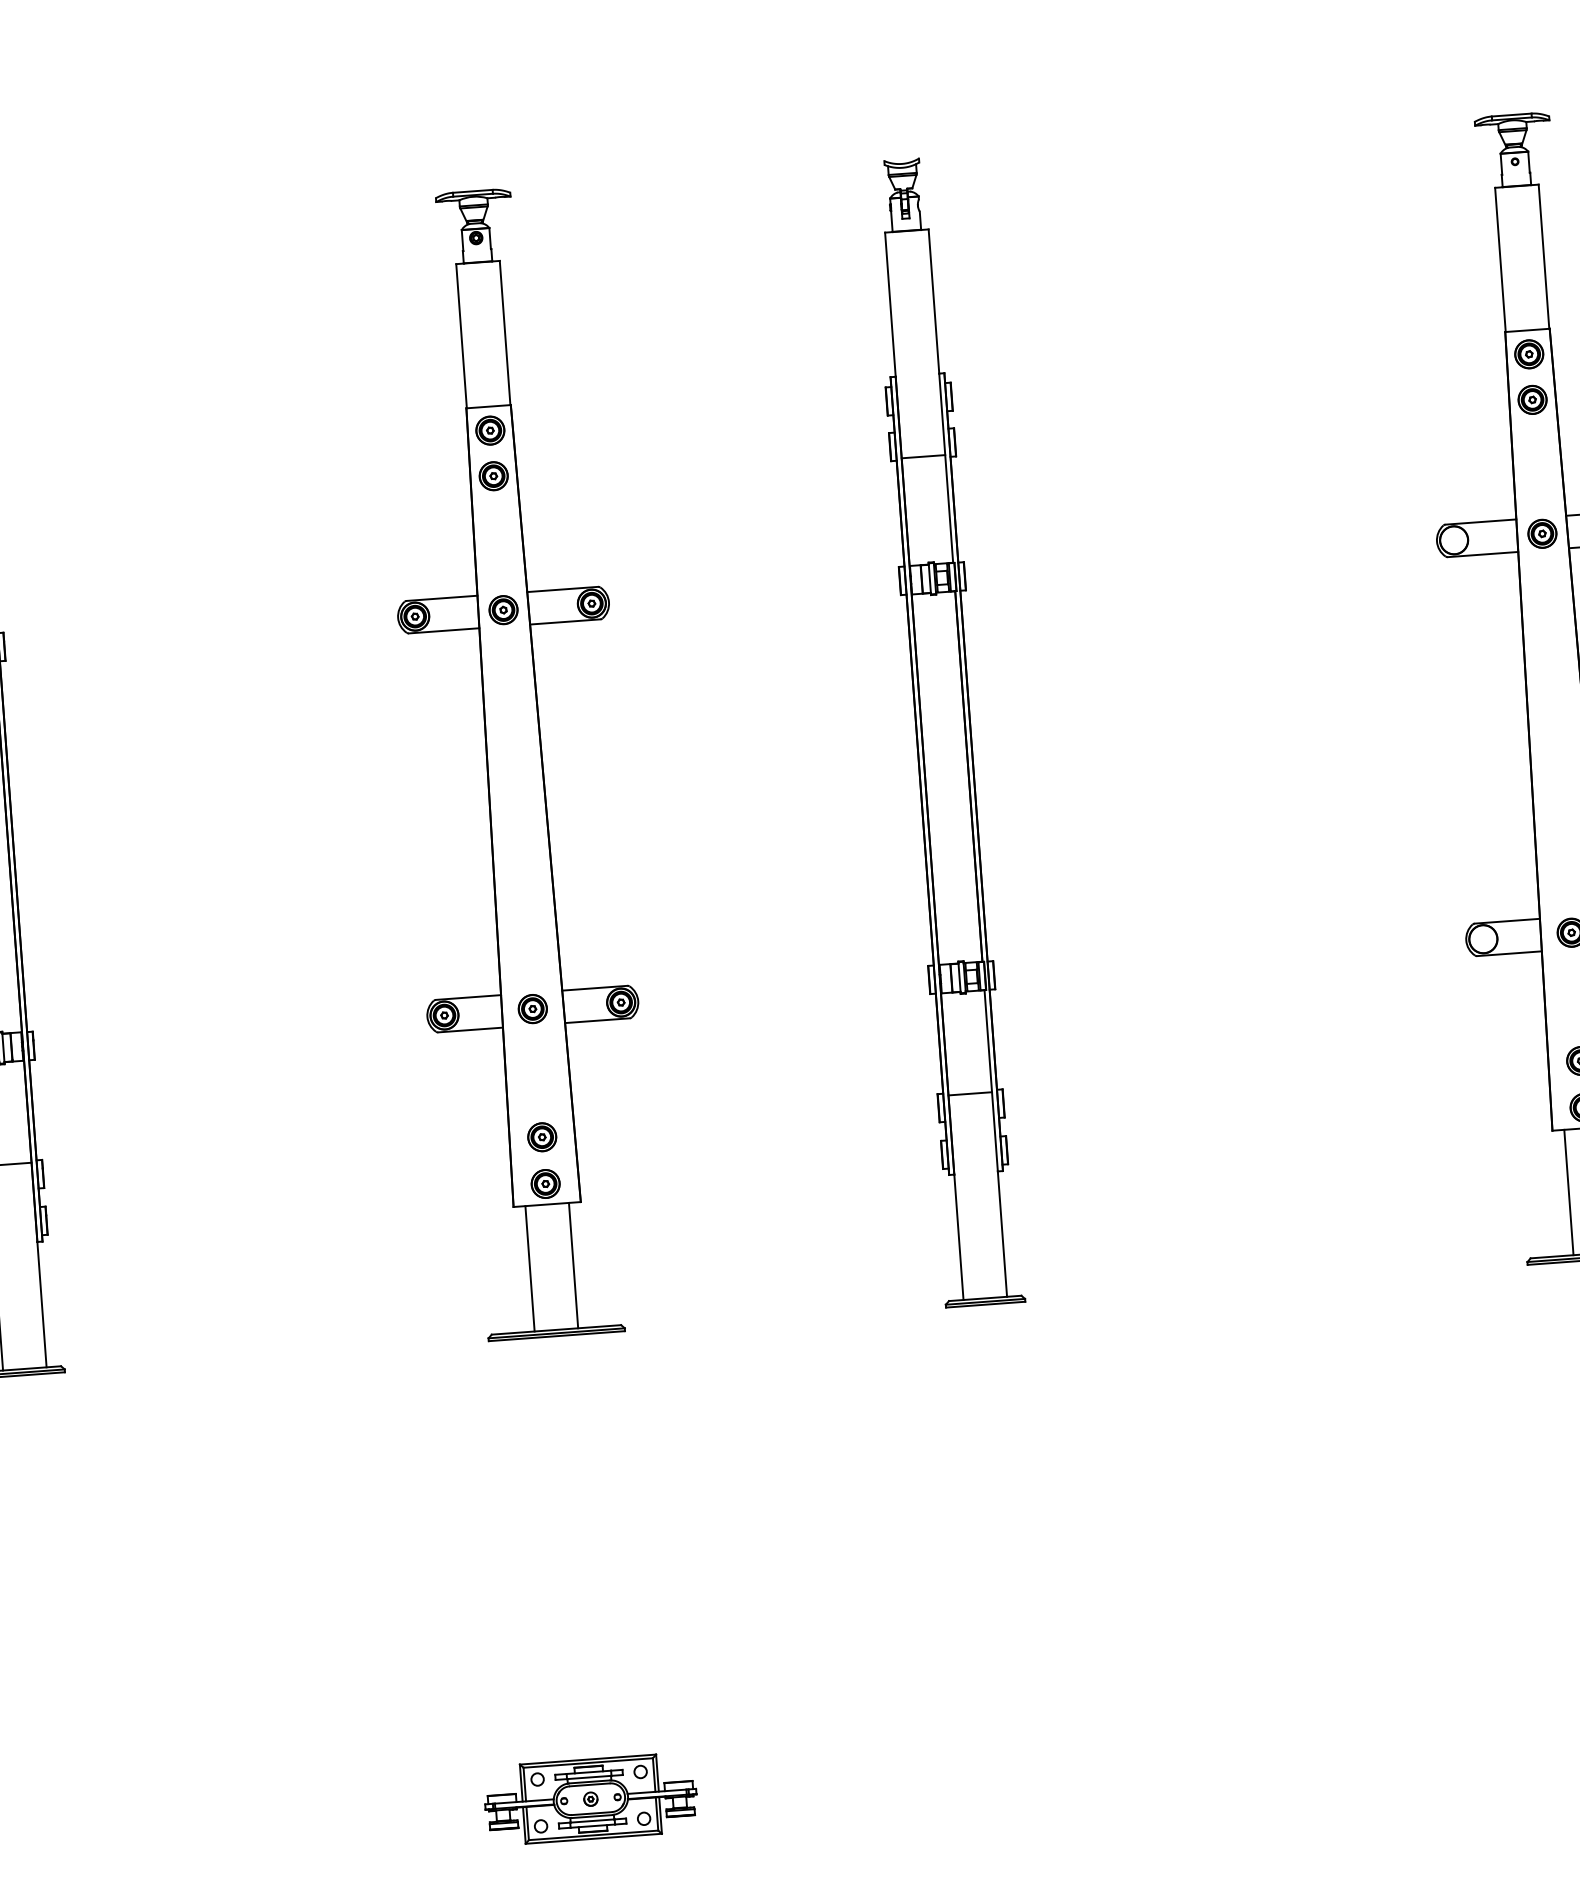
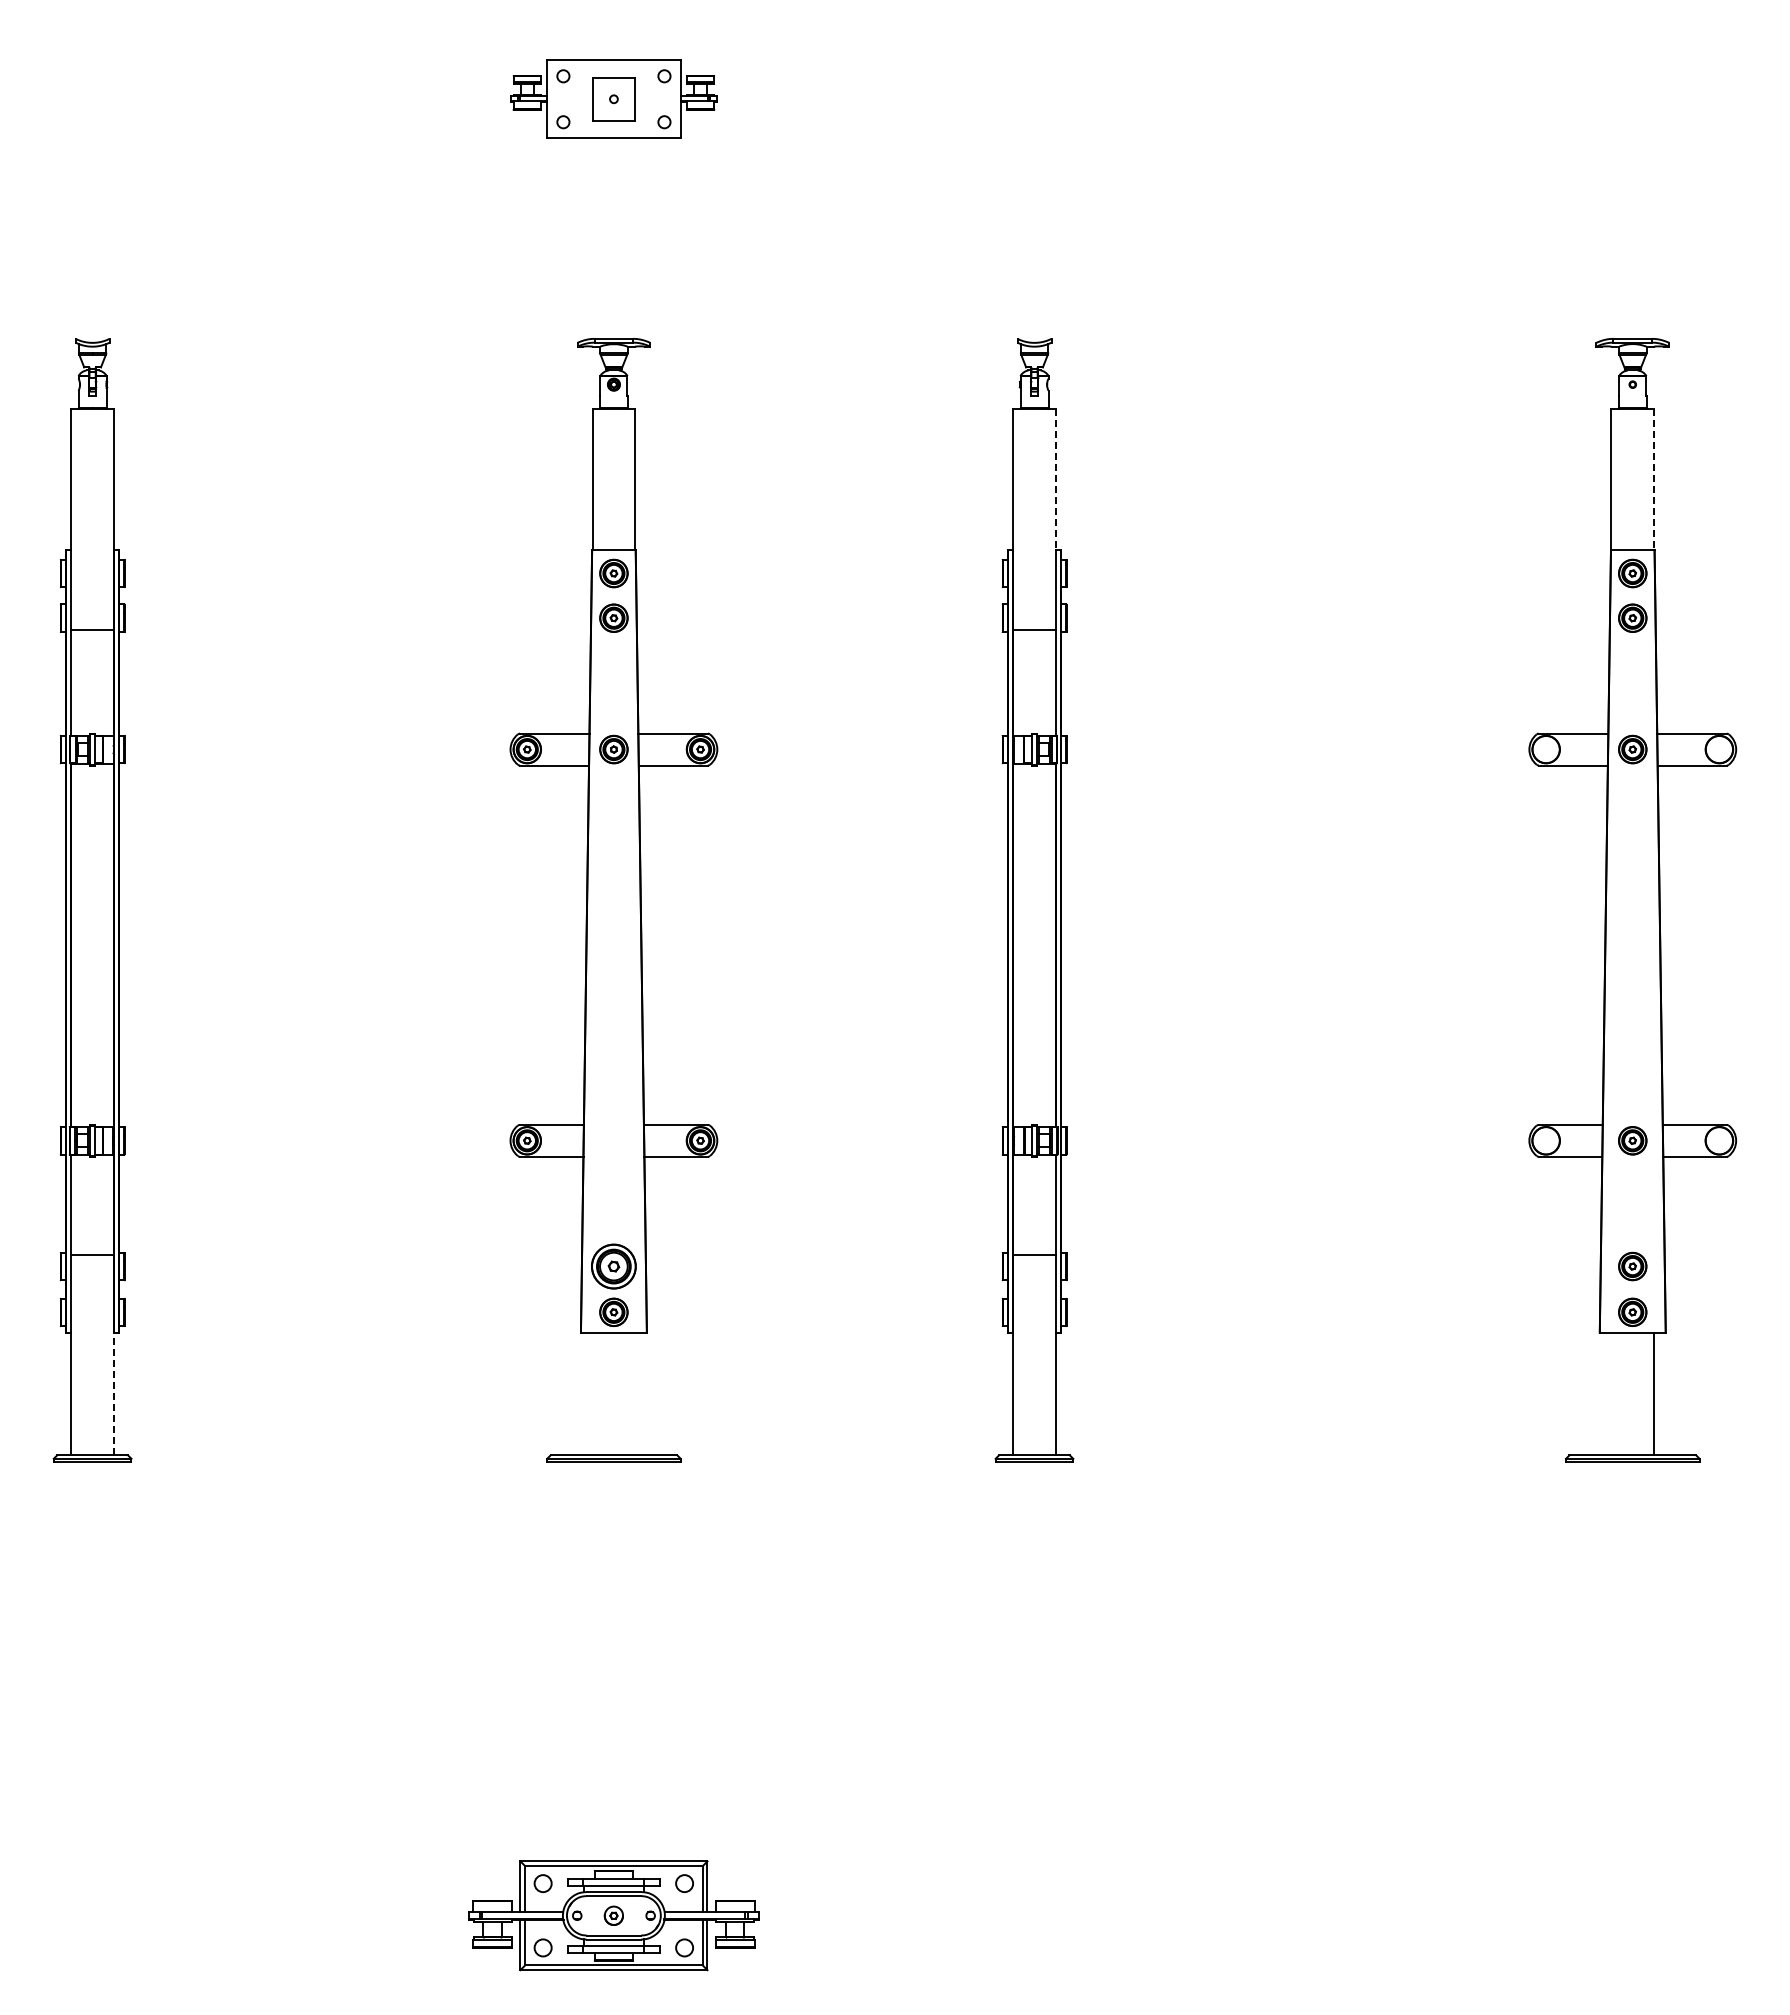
line: (1544, 256) -> (1654, 479), solid -> dashed
line: (933, 301) -> (1055, 479), solid -> dashed
part: (532, 1008) -> (613, 1140), removed
part: (541, 1137) -> (613, 1266), size x1.6
line: (1568, 1192) -> (1611, 1393), removed
line: (573, 1265) -> (635, 1393), removed
line: (529, 1268) -> (592, 1393), removed
line: (41, 1304) -> (113, 1393), solid -> dashed
part: (590, 1799) -> (613, 1915), size x1.4

